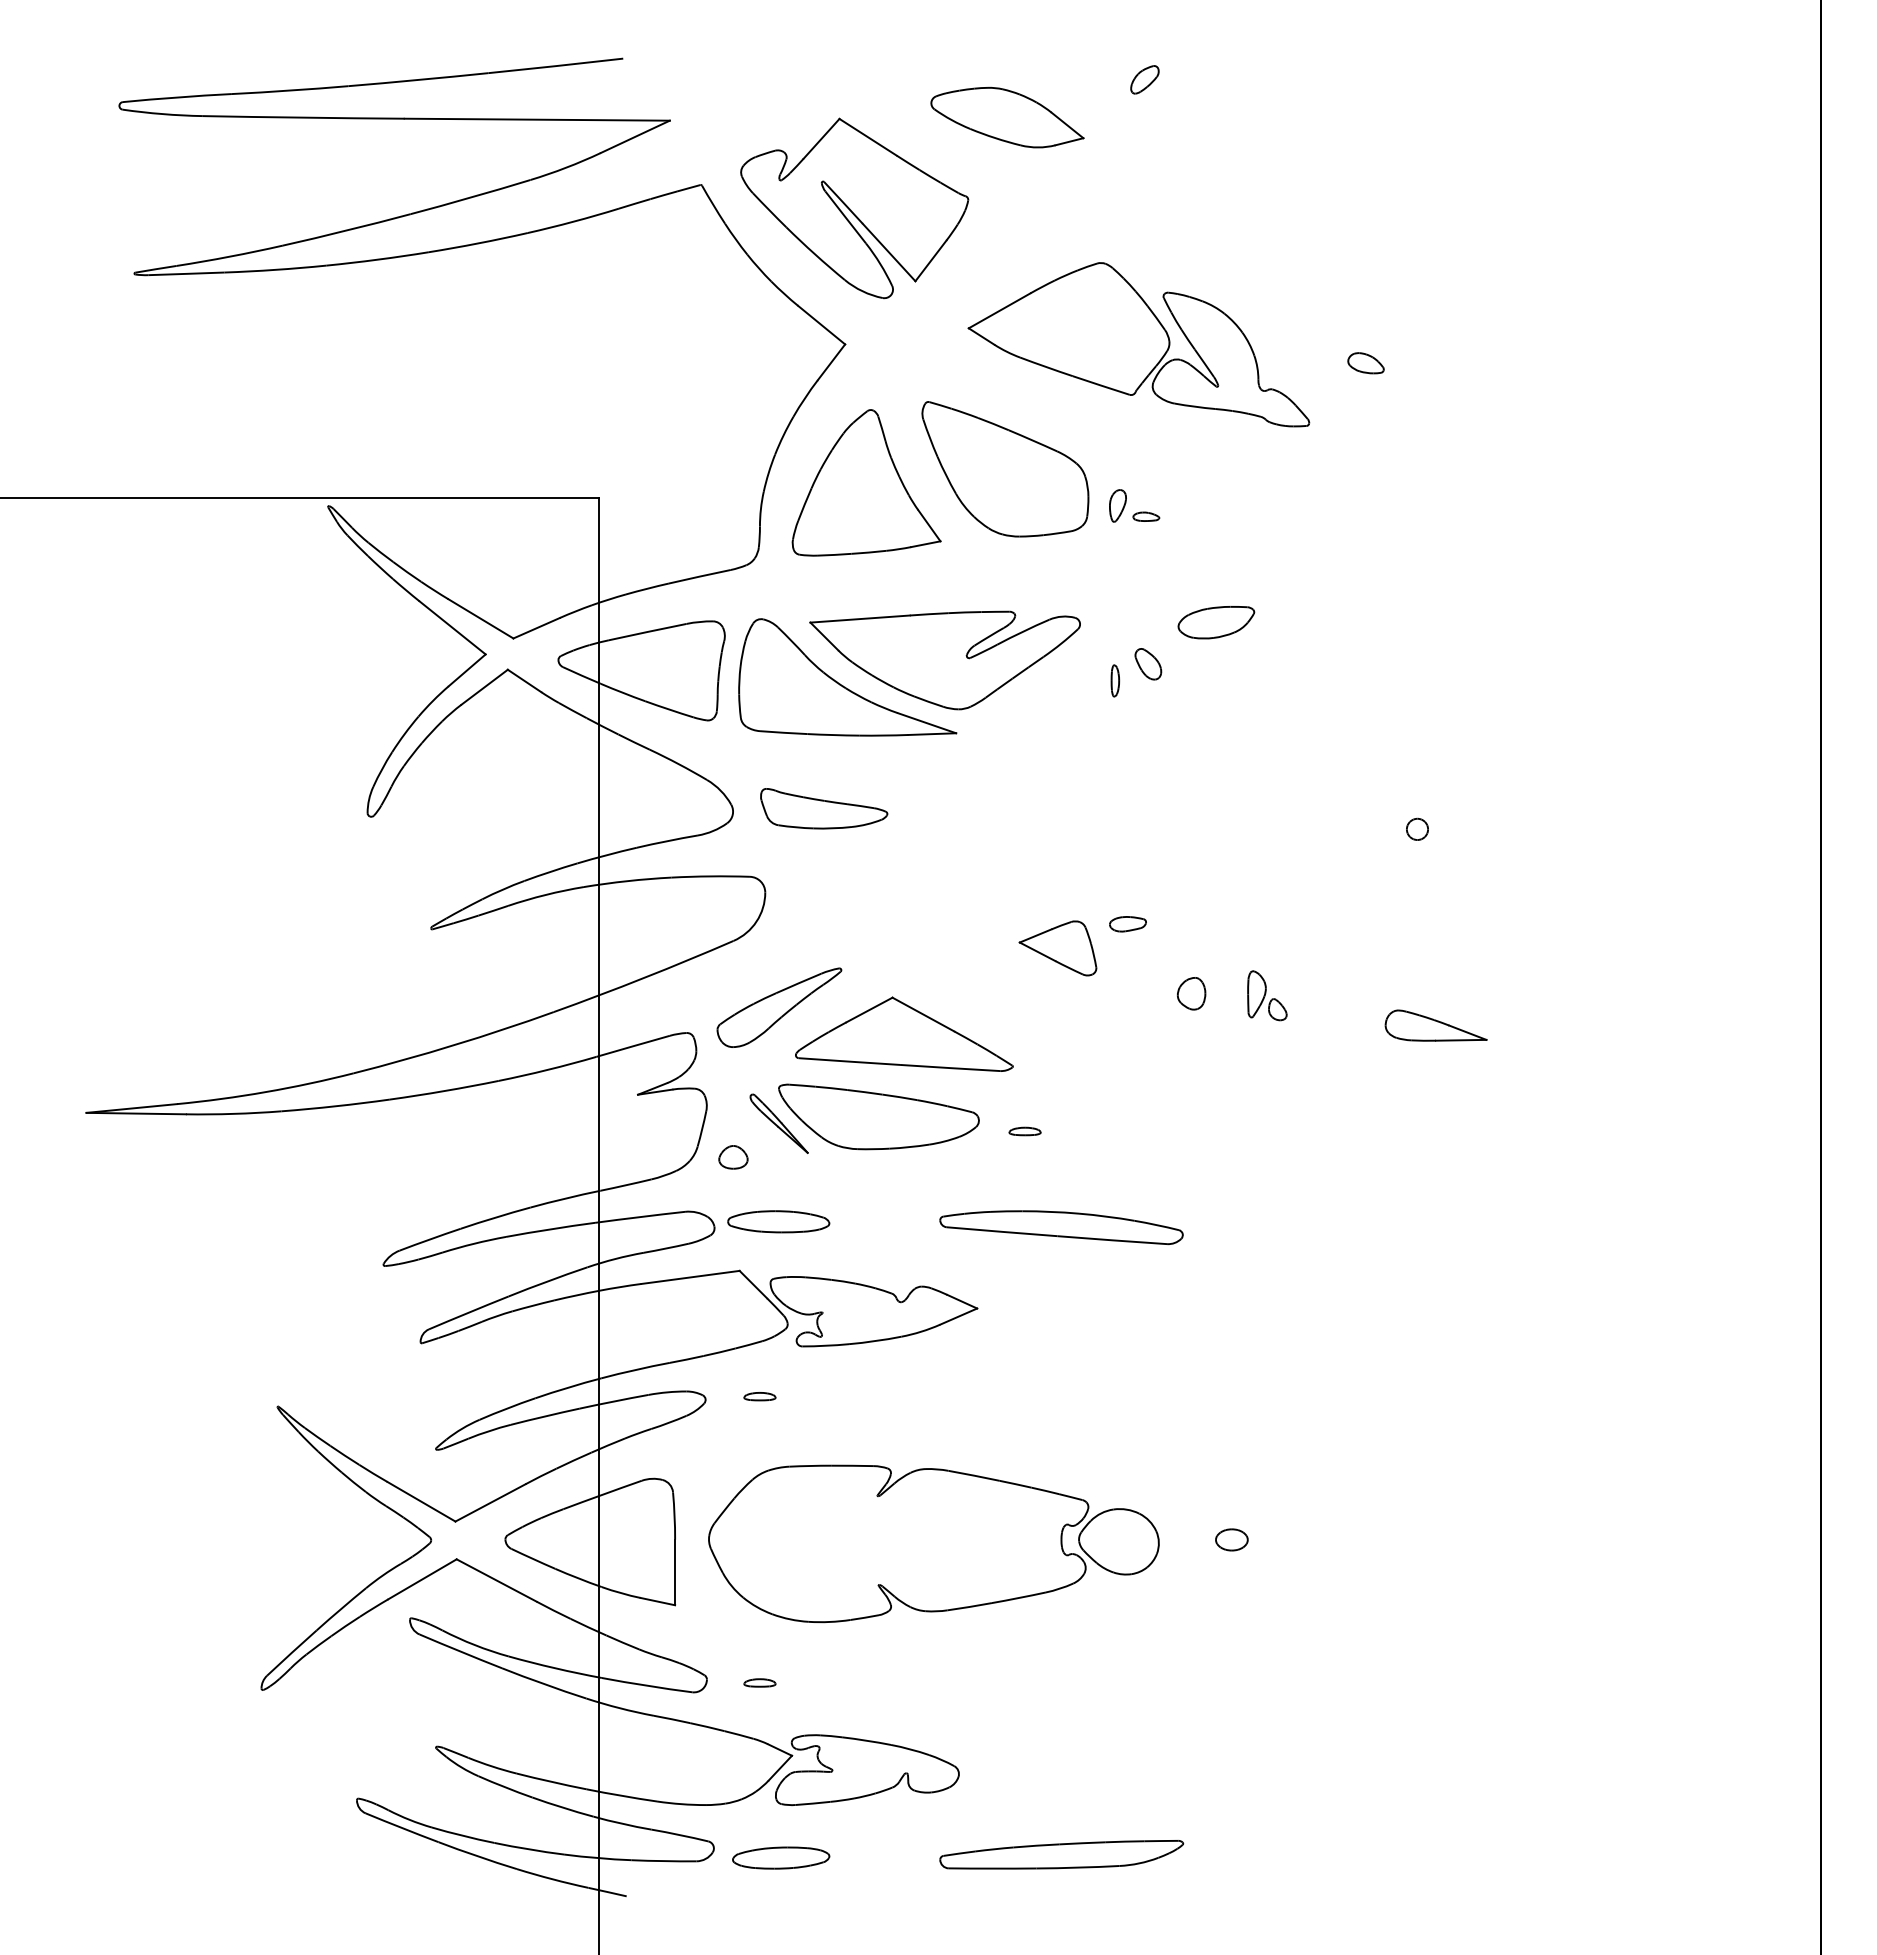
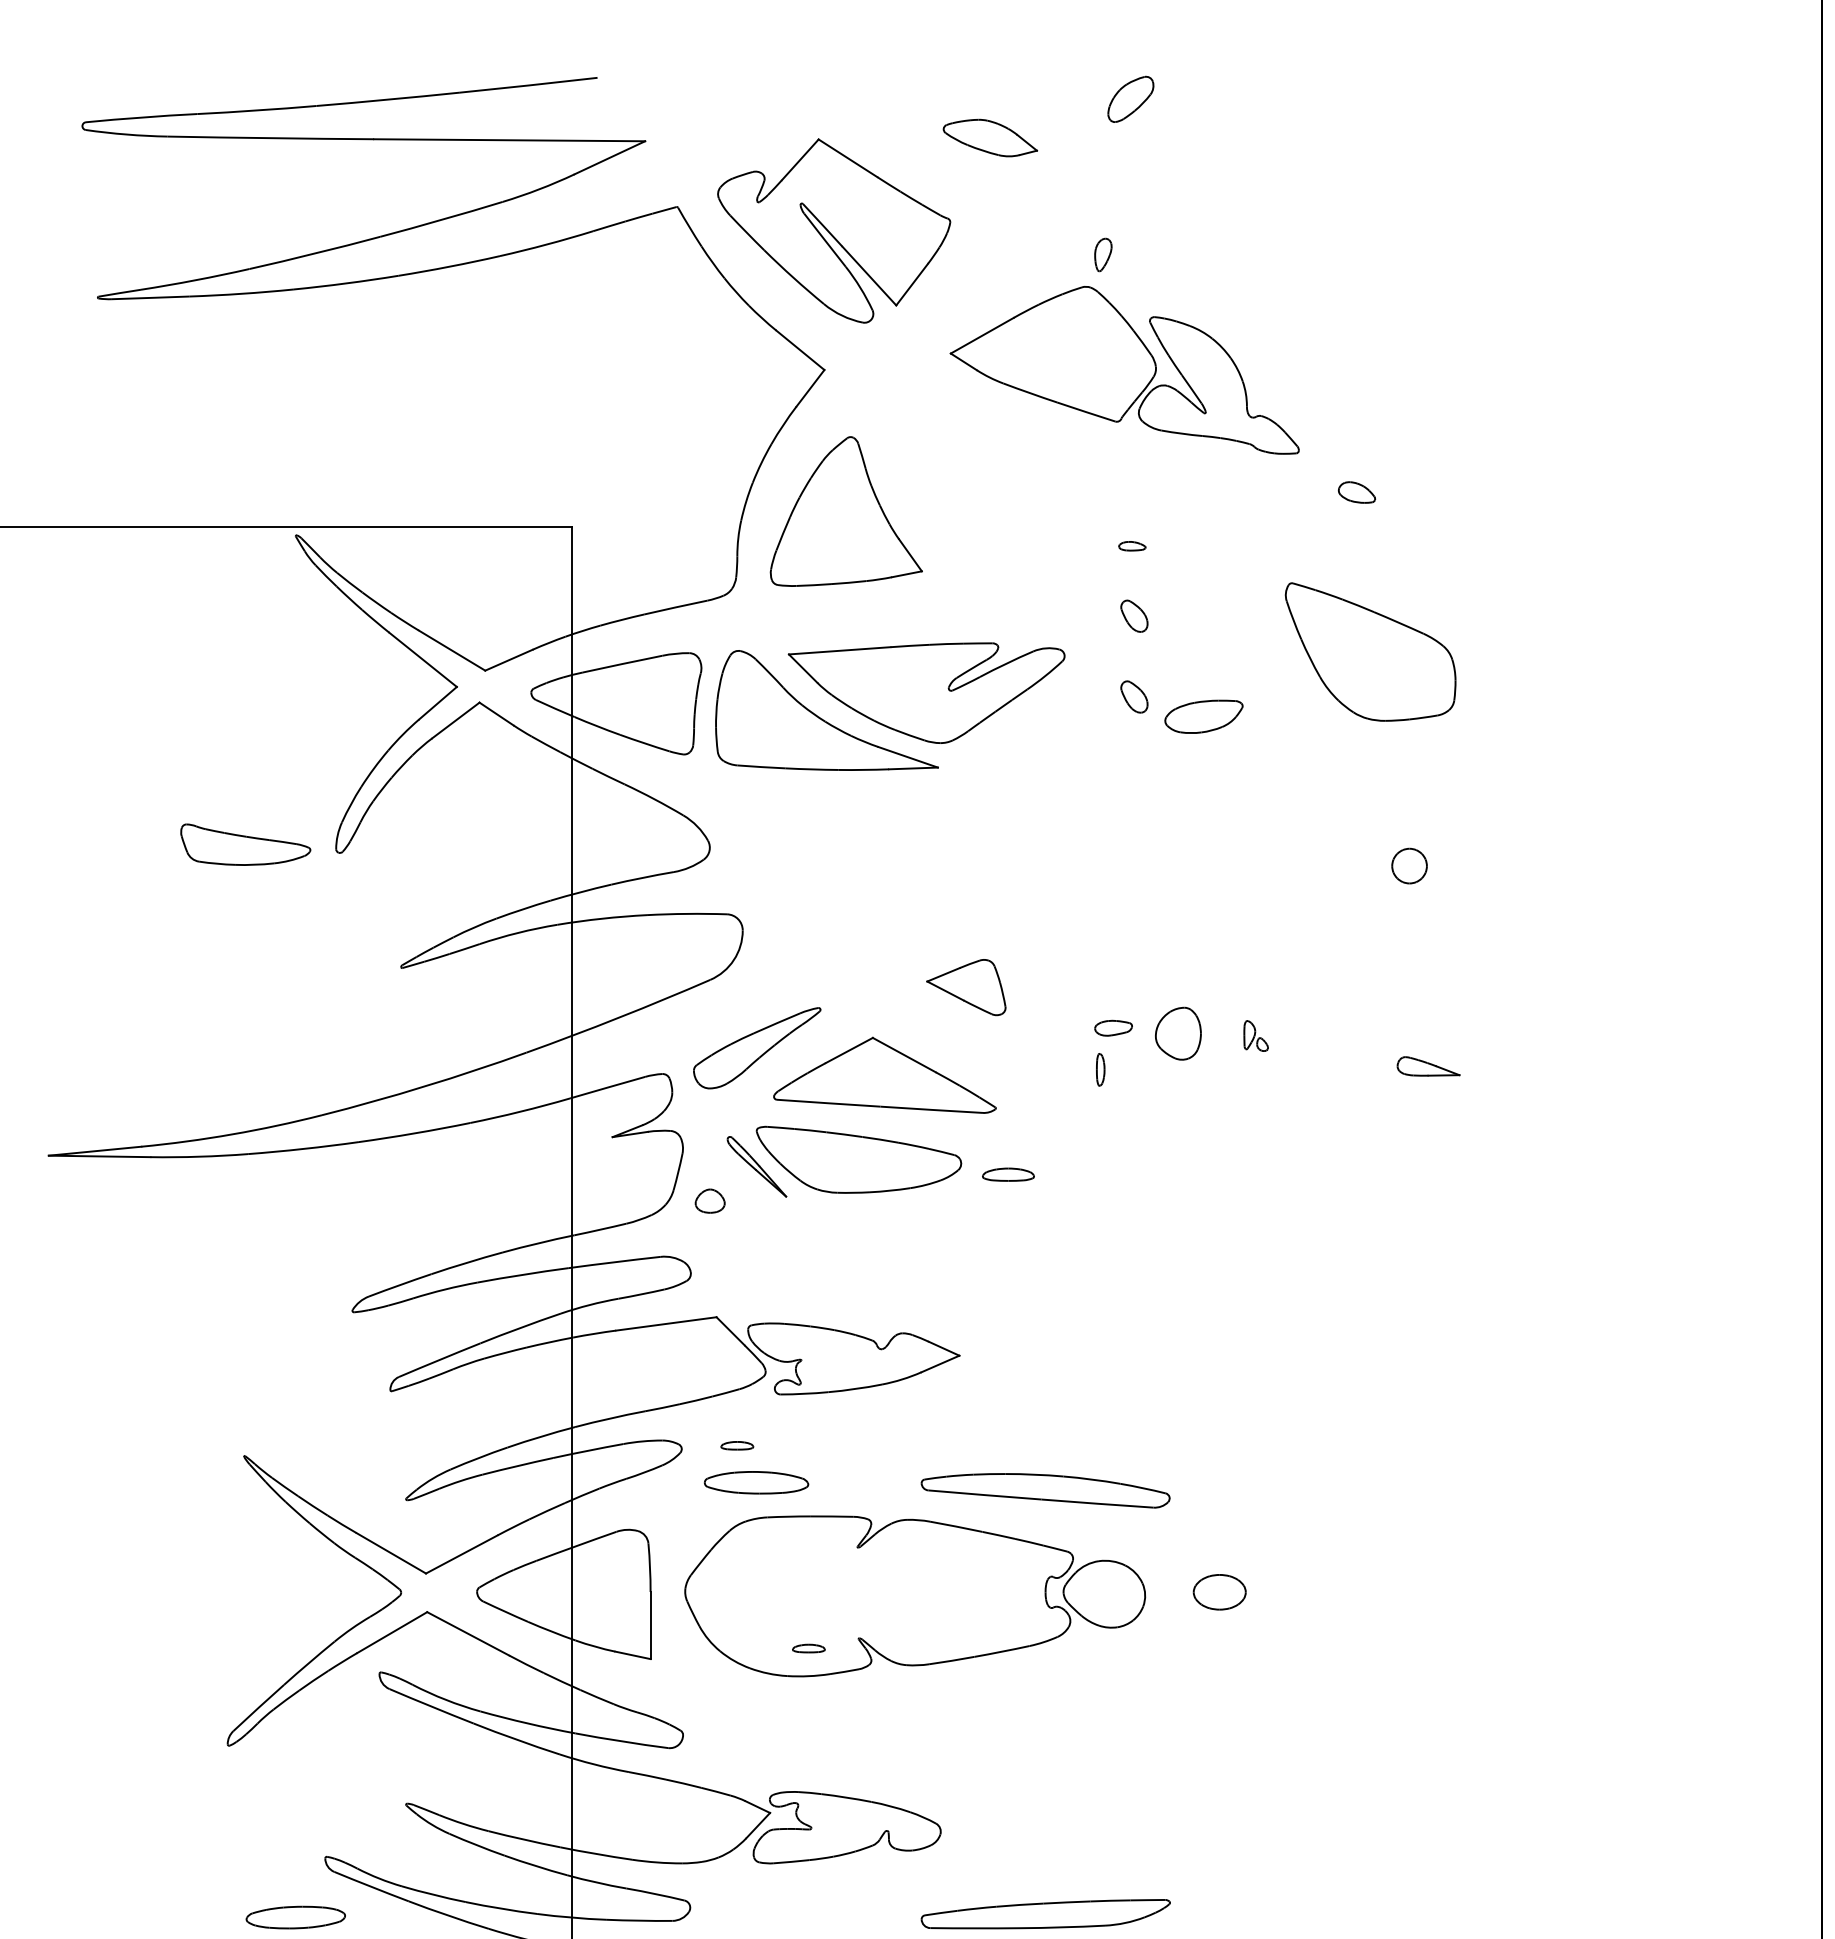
part: (1144, 79) -> (1130, 99), size x1.6
part: (1007, 117) -> (990, 138), size x0.6
part: (1365, 363) -> (1356, 492), moved
part: (1005, 469) -> (1370, 652), moved
part: (1117, 505) -> (1102, 254), moved
part: (1148, 585) -> (1134, 616), added
part: (1216, 622) -> (1204, 716), moved
part: (1115, 680) -> (1100, 1069), moved
part: (824, 808) -> (246, 844), moved
part: (1417, 828) -> (1409, 864), size x1.6
part: (1127, 924) -> (1113, 1028), moved
part: (1057, 948) -> (965, 987), moved
part: (1191, 993) -> (1178, 1033), size x1.6
part: (1267, 995) -> (1256, 1035), size x0.6
part: (1435, 1025) -> (1427, 1066), size x0.6
part: (1024, 1131) -> (1007, 1174), size x1.6
part: (778, 1221) -> (756, 1482), moved
part: (1061, 1227) -> (1045, 1490), moved
part: (1231, 1539) -> (1219, 1591), size x1.6
part: (759, 1682) -> (808, 1648), moved
part: (781, 1857) -> (296, 1916), moved

